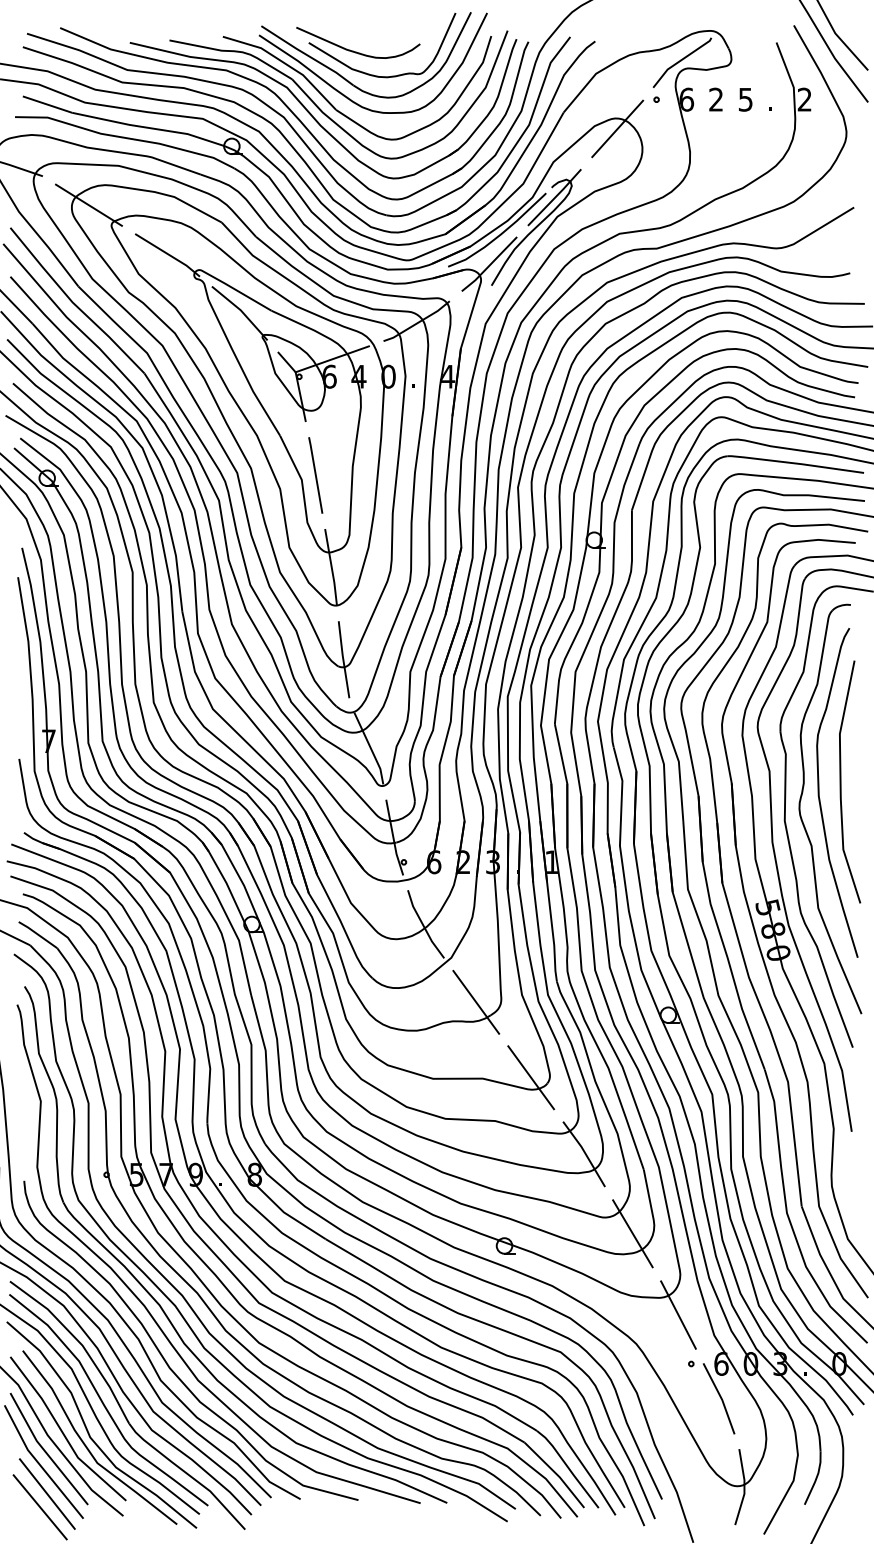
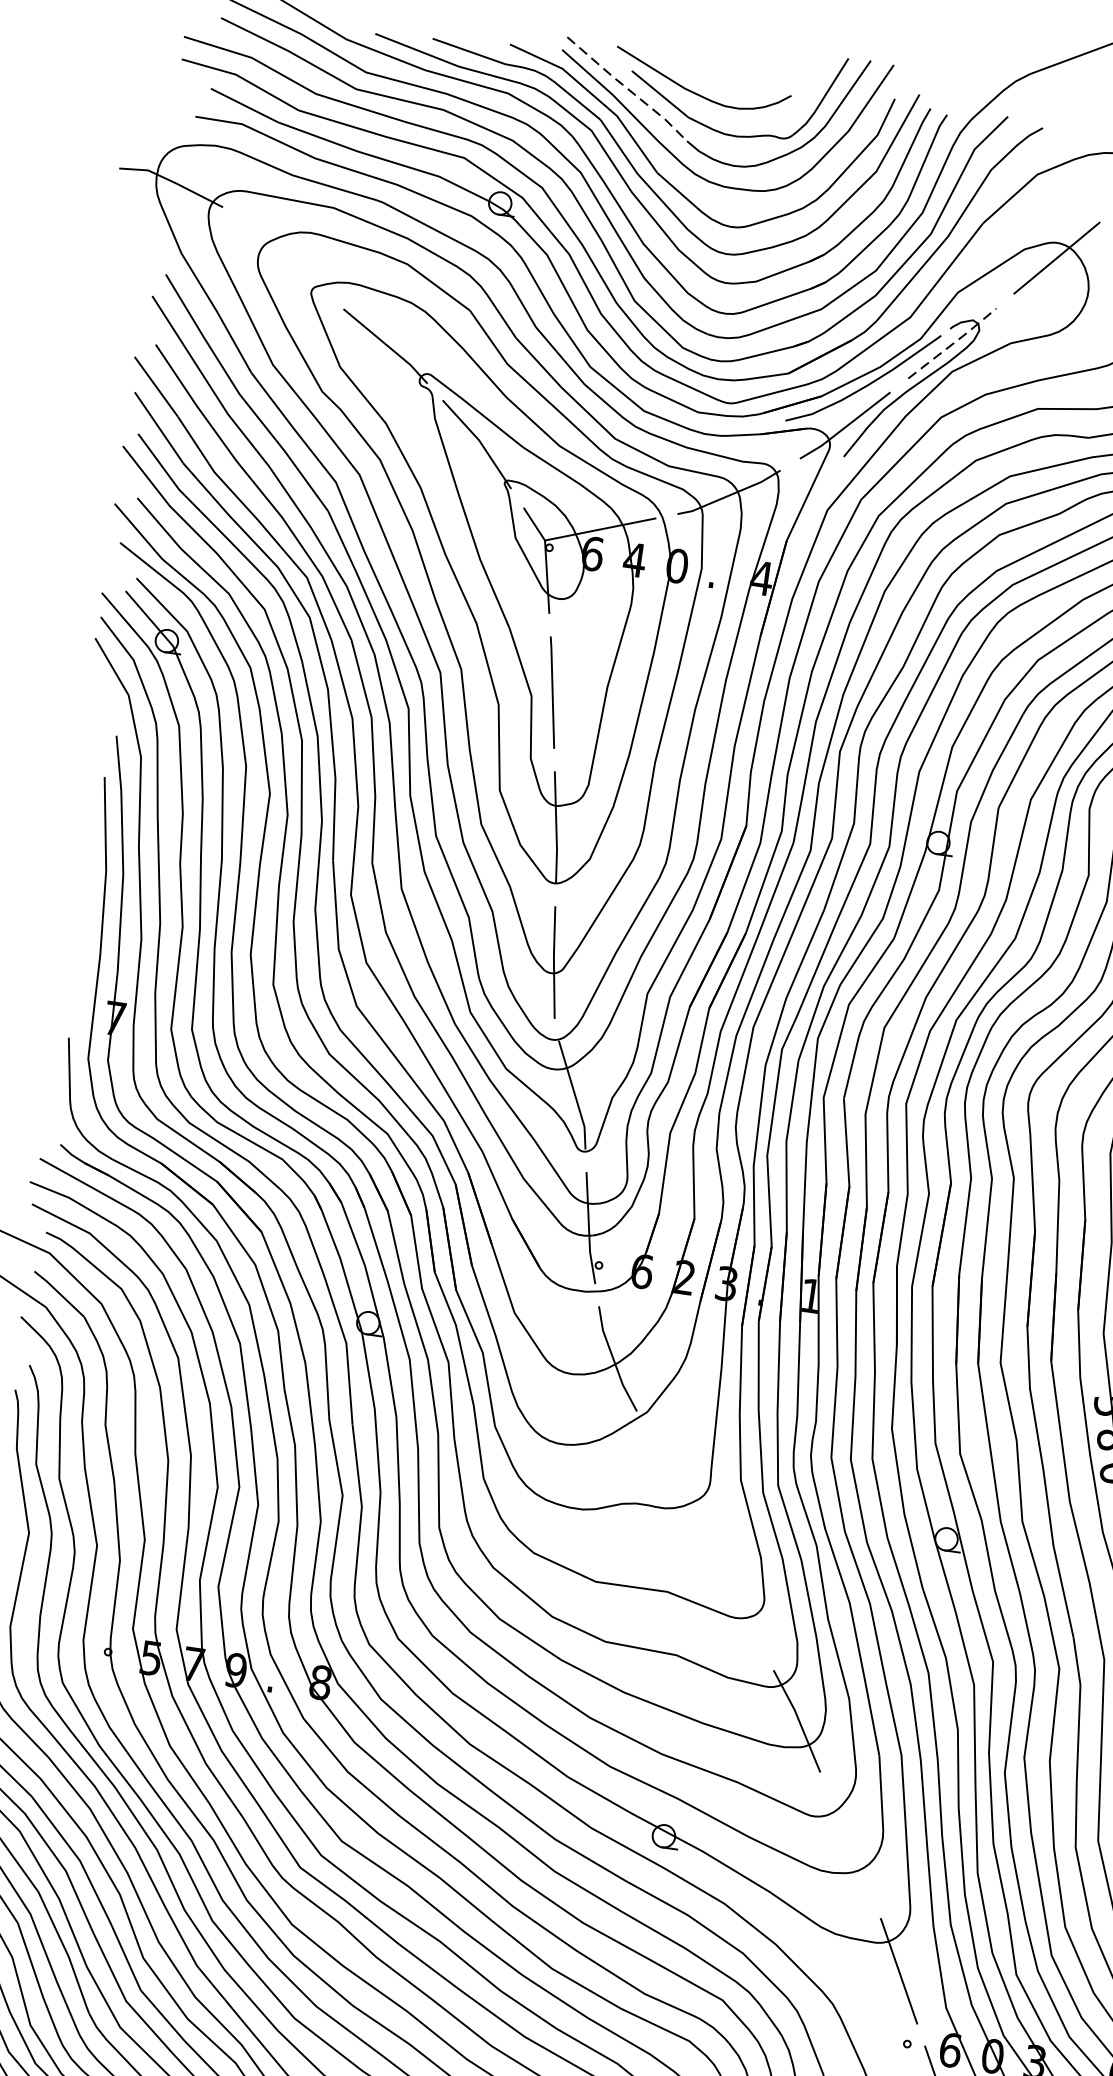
line: (308, 55) -> (628, 89), solid -> dashed
line: (555, 197) -> (953, 343), solid -> dashed
line: (88, 204) -> (282, 257), removed
line: (476, 1001) -> (674, 1479), removed
line: (531, 1077) -> (737, 1600), removed
line: (632, 1233) -> (849, 1844), removed

